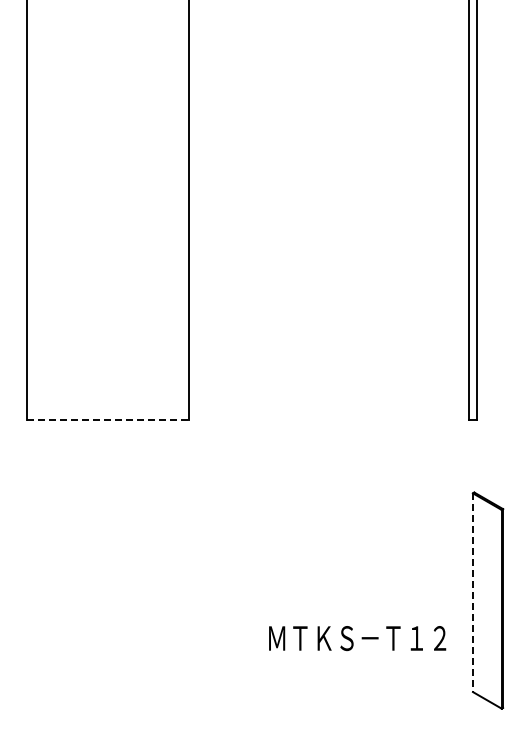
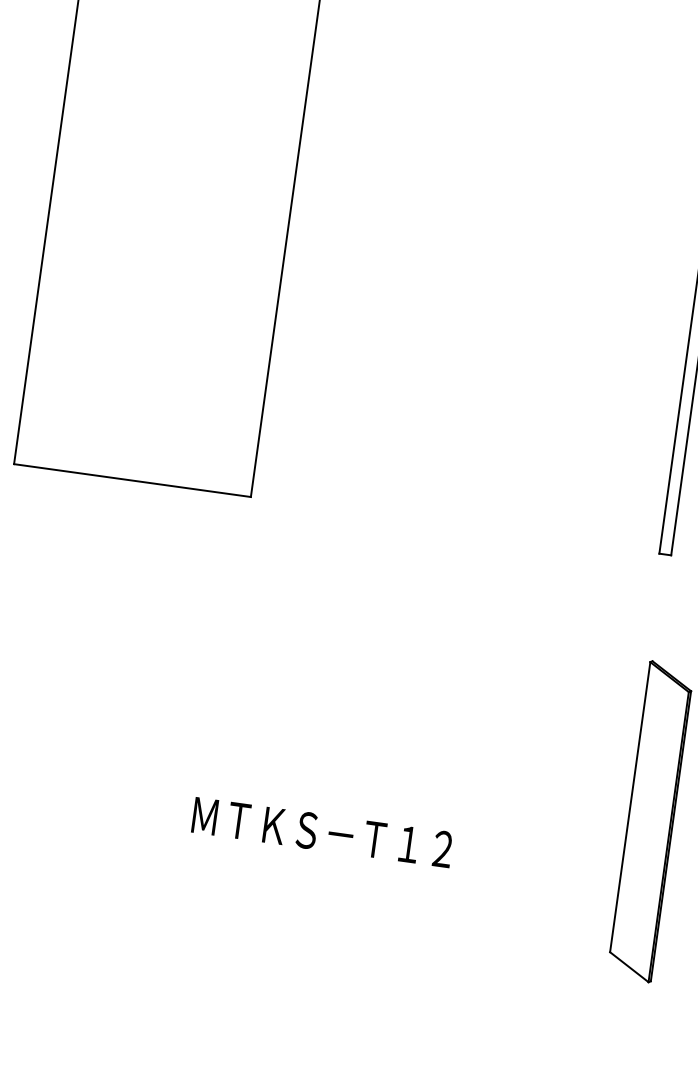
line: (108, 419) -> (133, 480), dashed -> solid
line: (473, 593) -> (630, 808), dashed -> solid
text: (357, 638) -> (322, 832), moved

